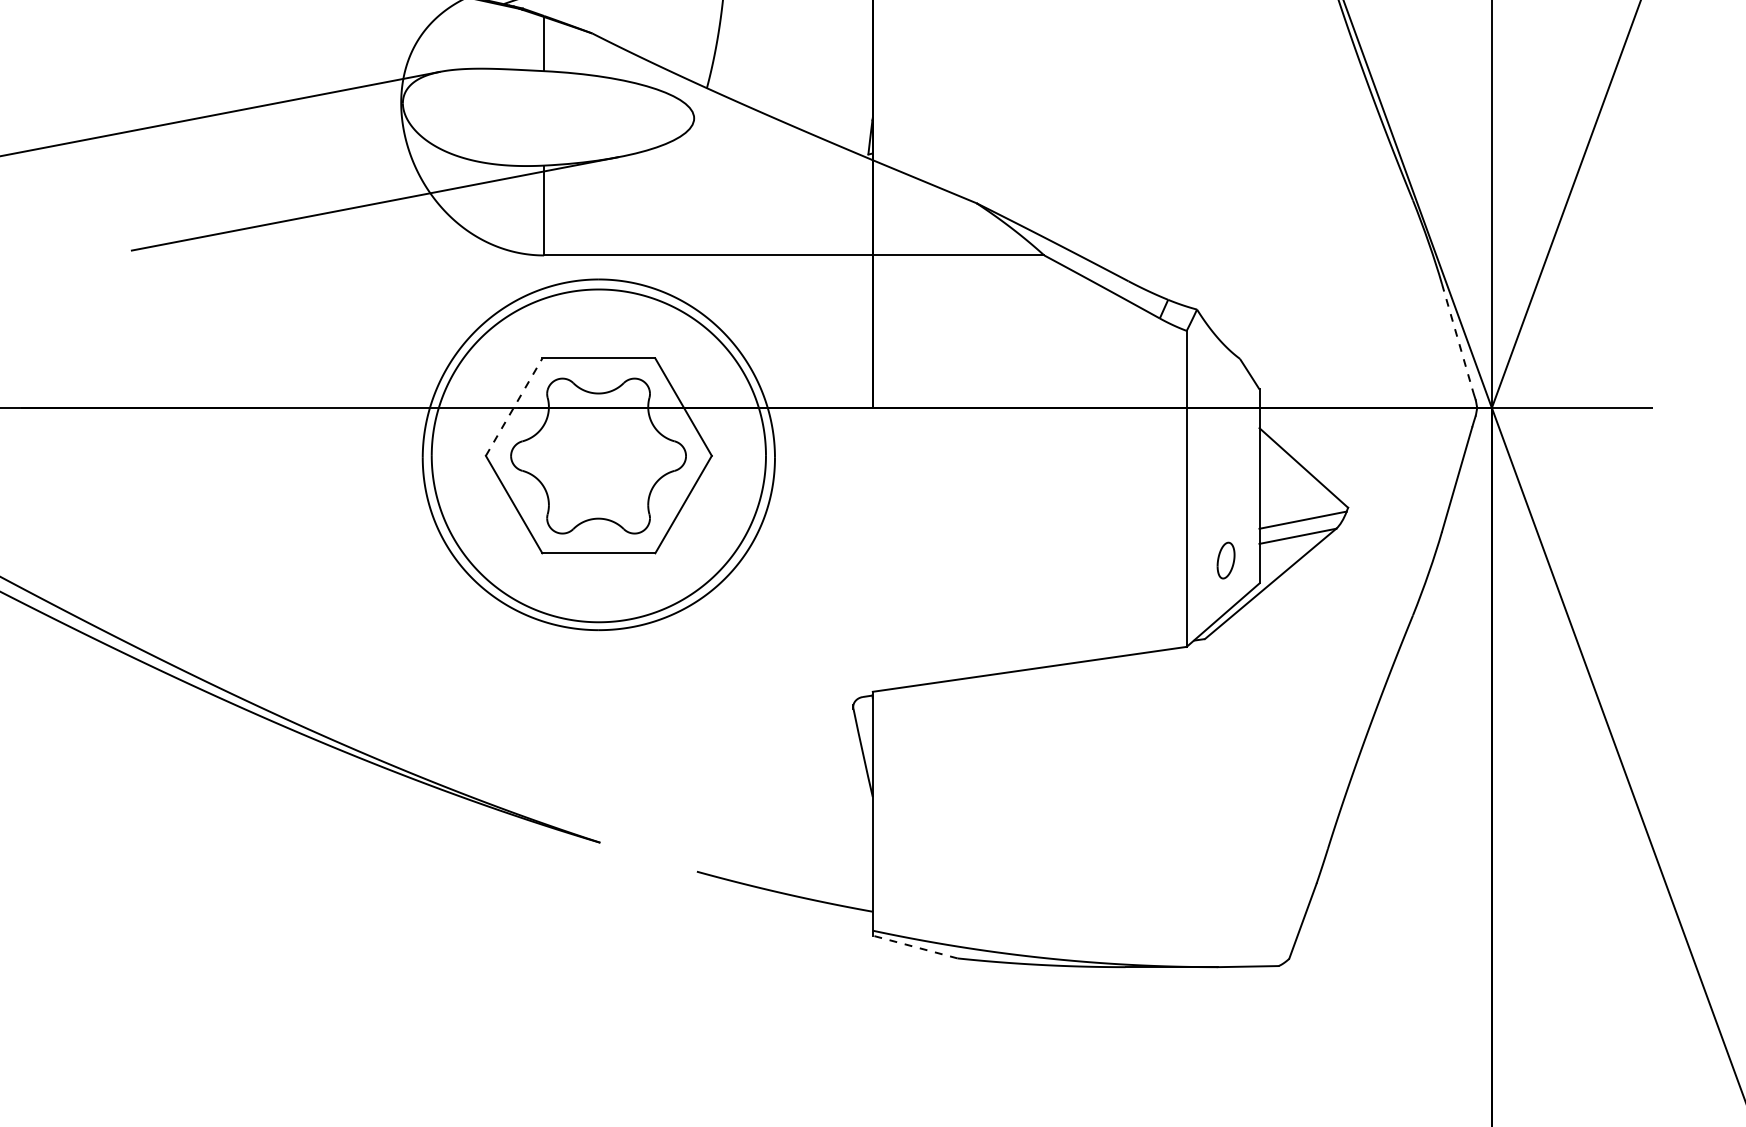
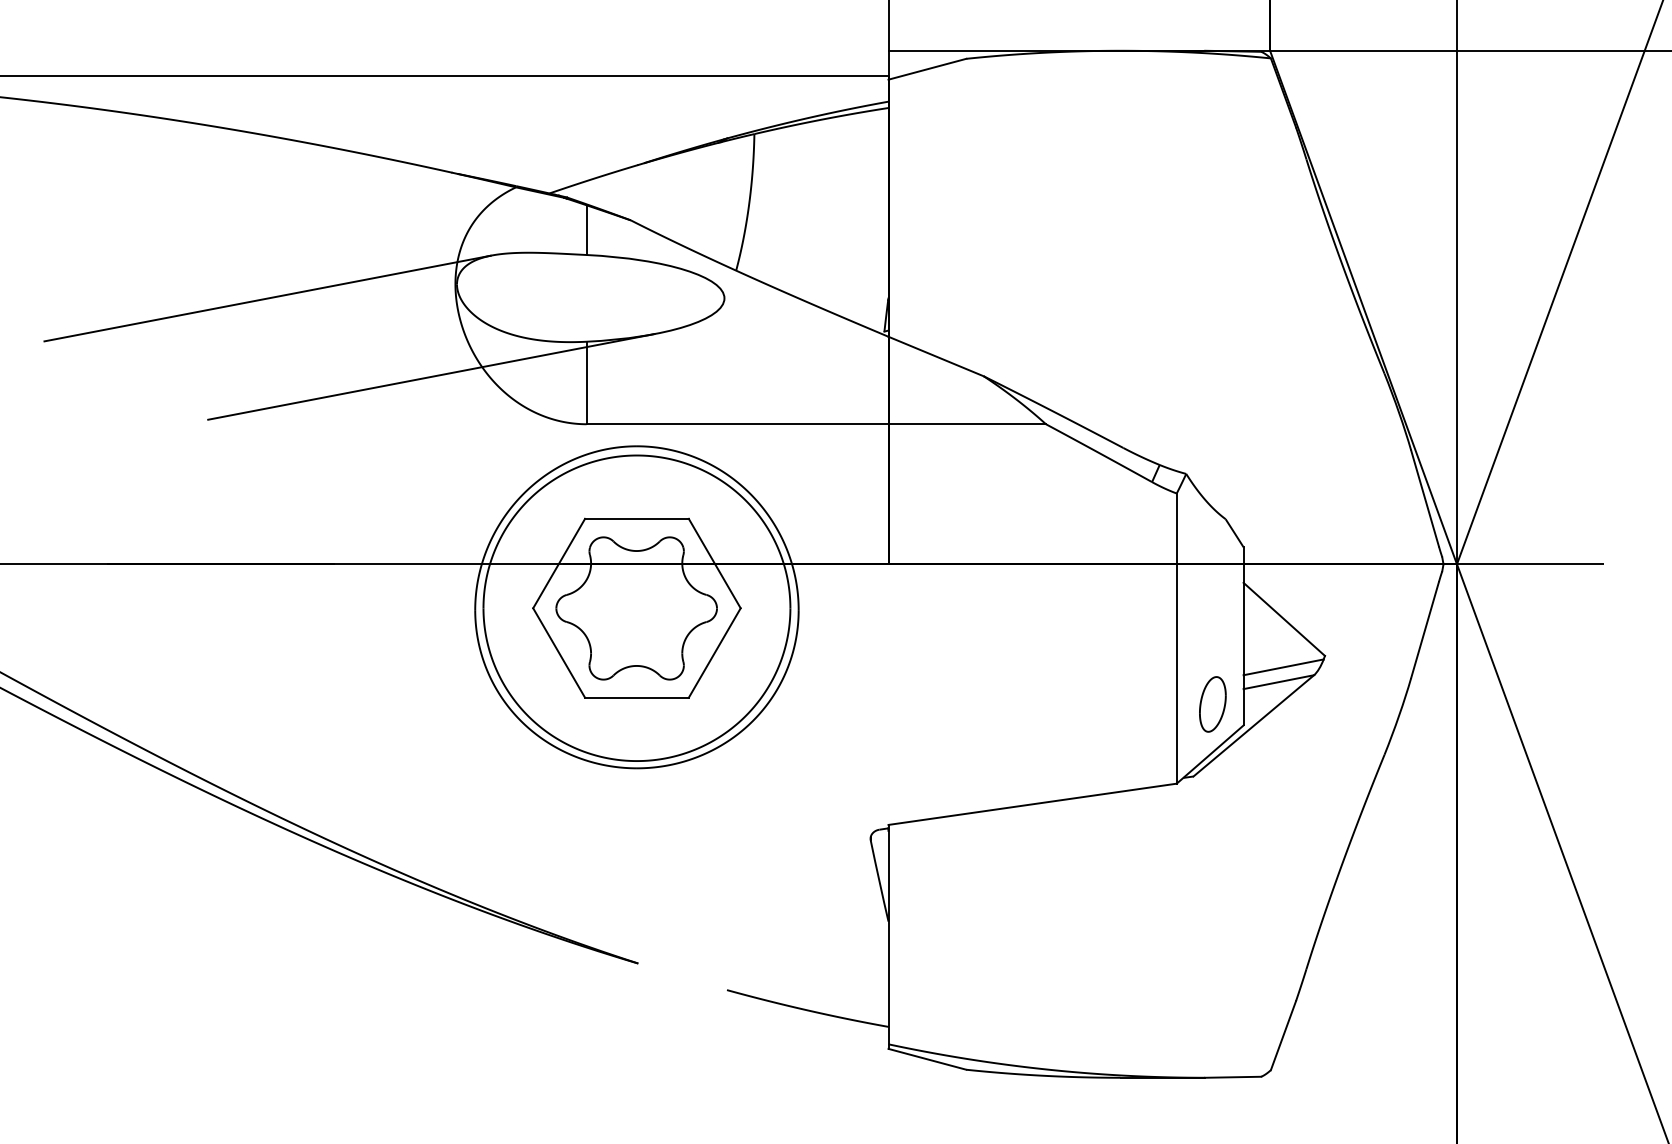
line: (1457, 336) -> (1425, 498), dashed -> solid
line: (514, 407) -> (559, 563), dashed -> solid
part: (1225, 560) -> (1212, 704), size x1.67
line: (914, 947) -> (926, 1059), dashed -> solid

